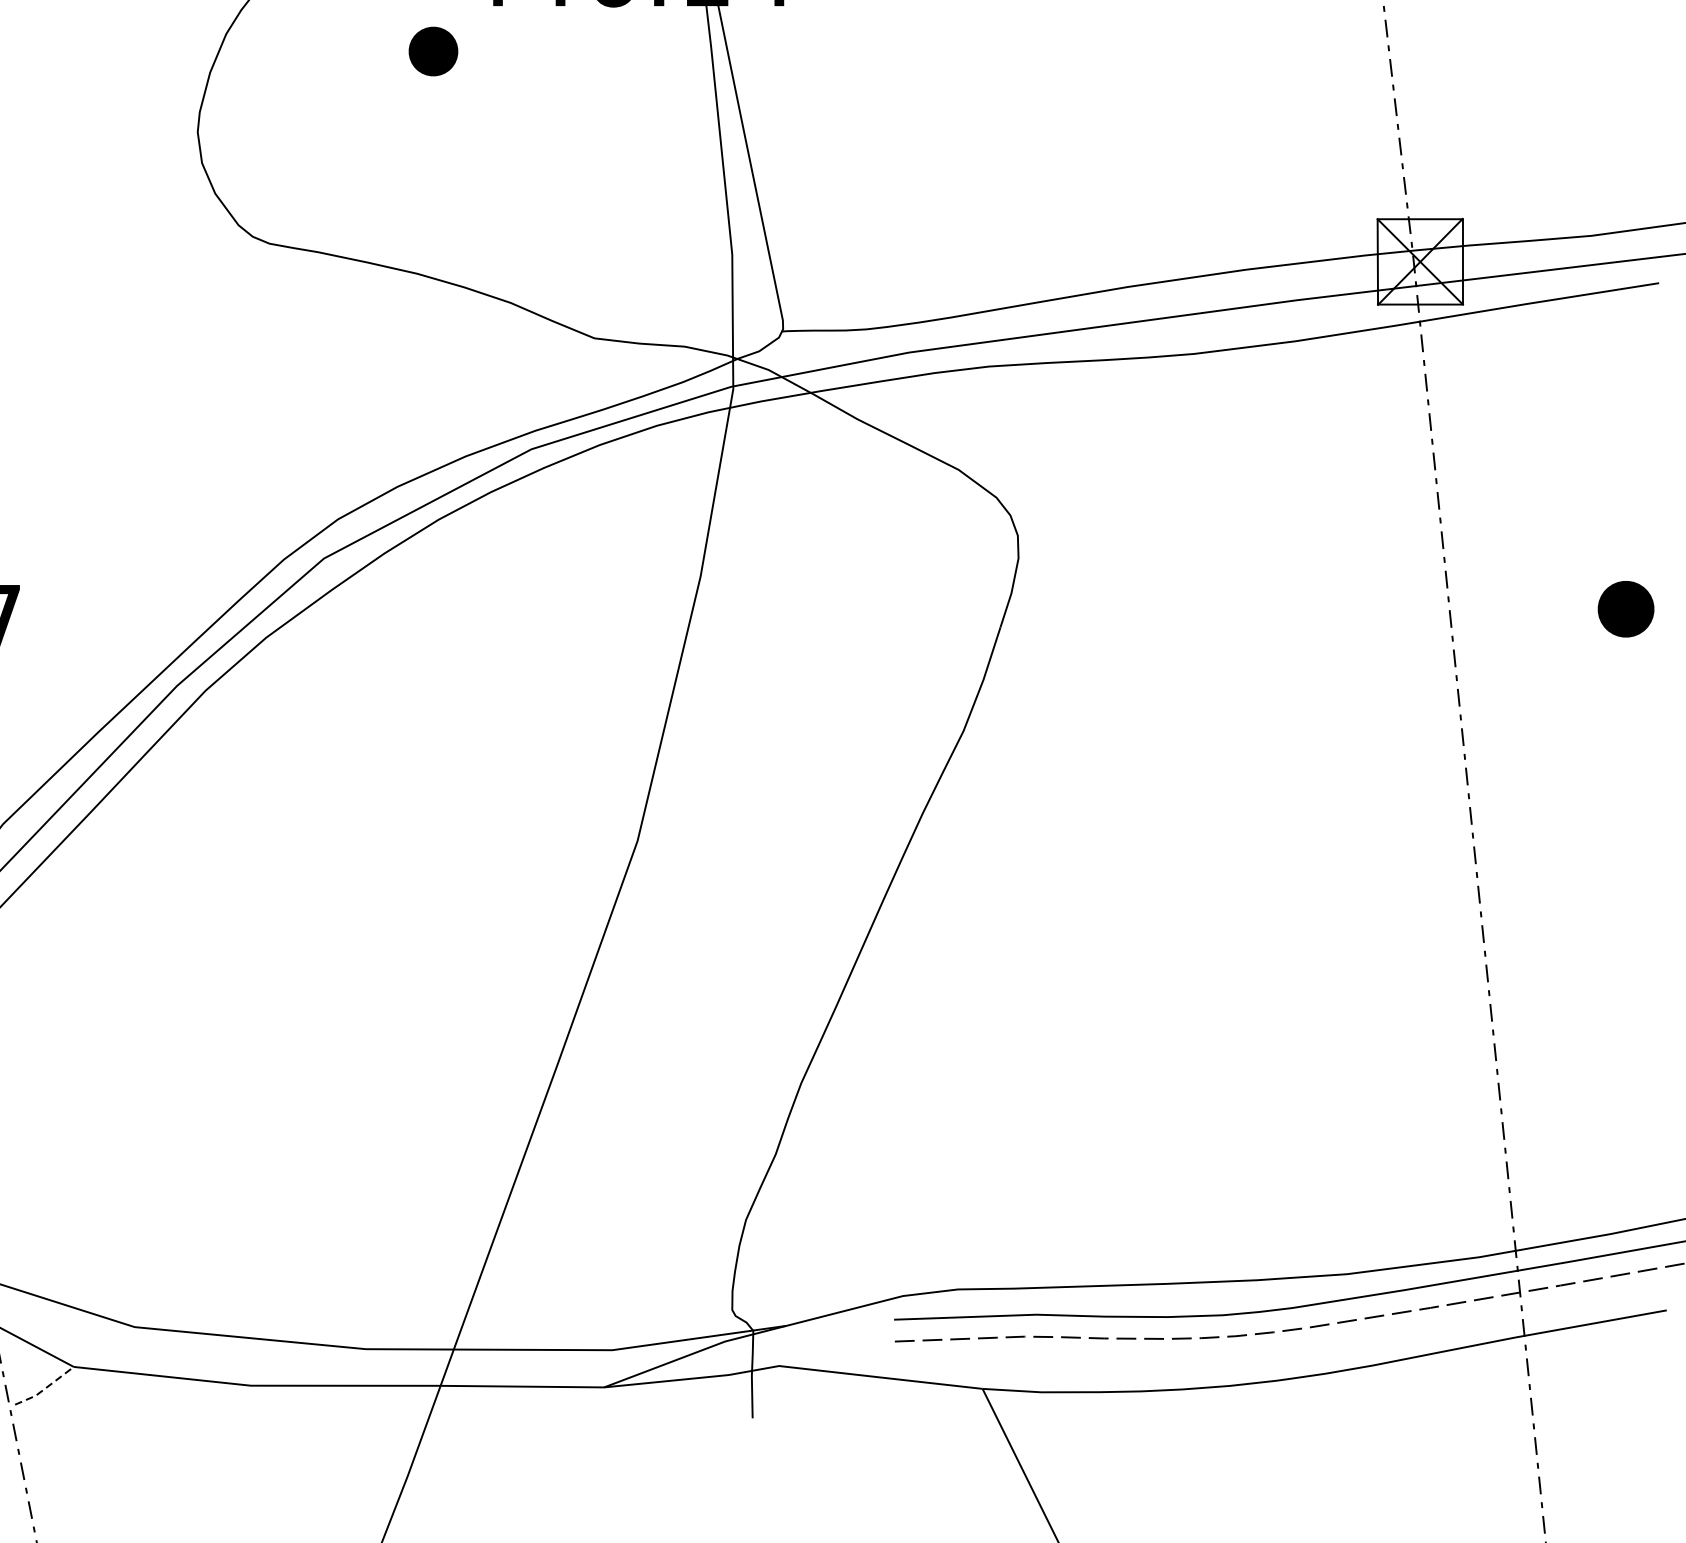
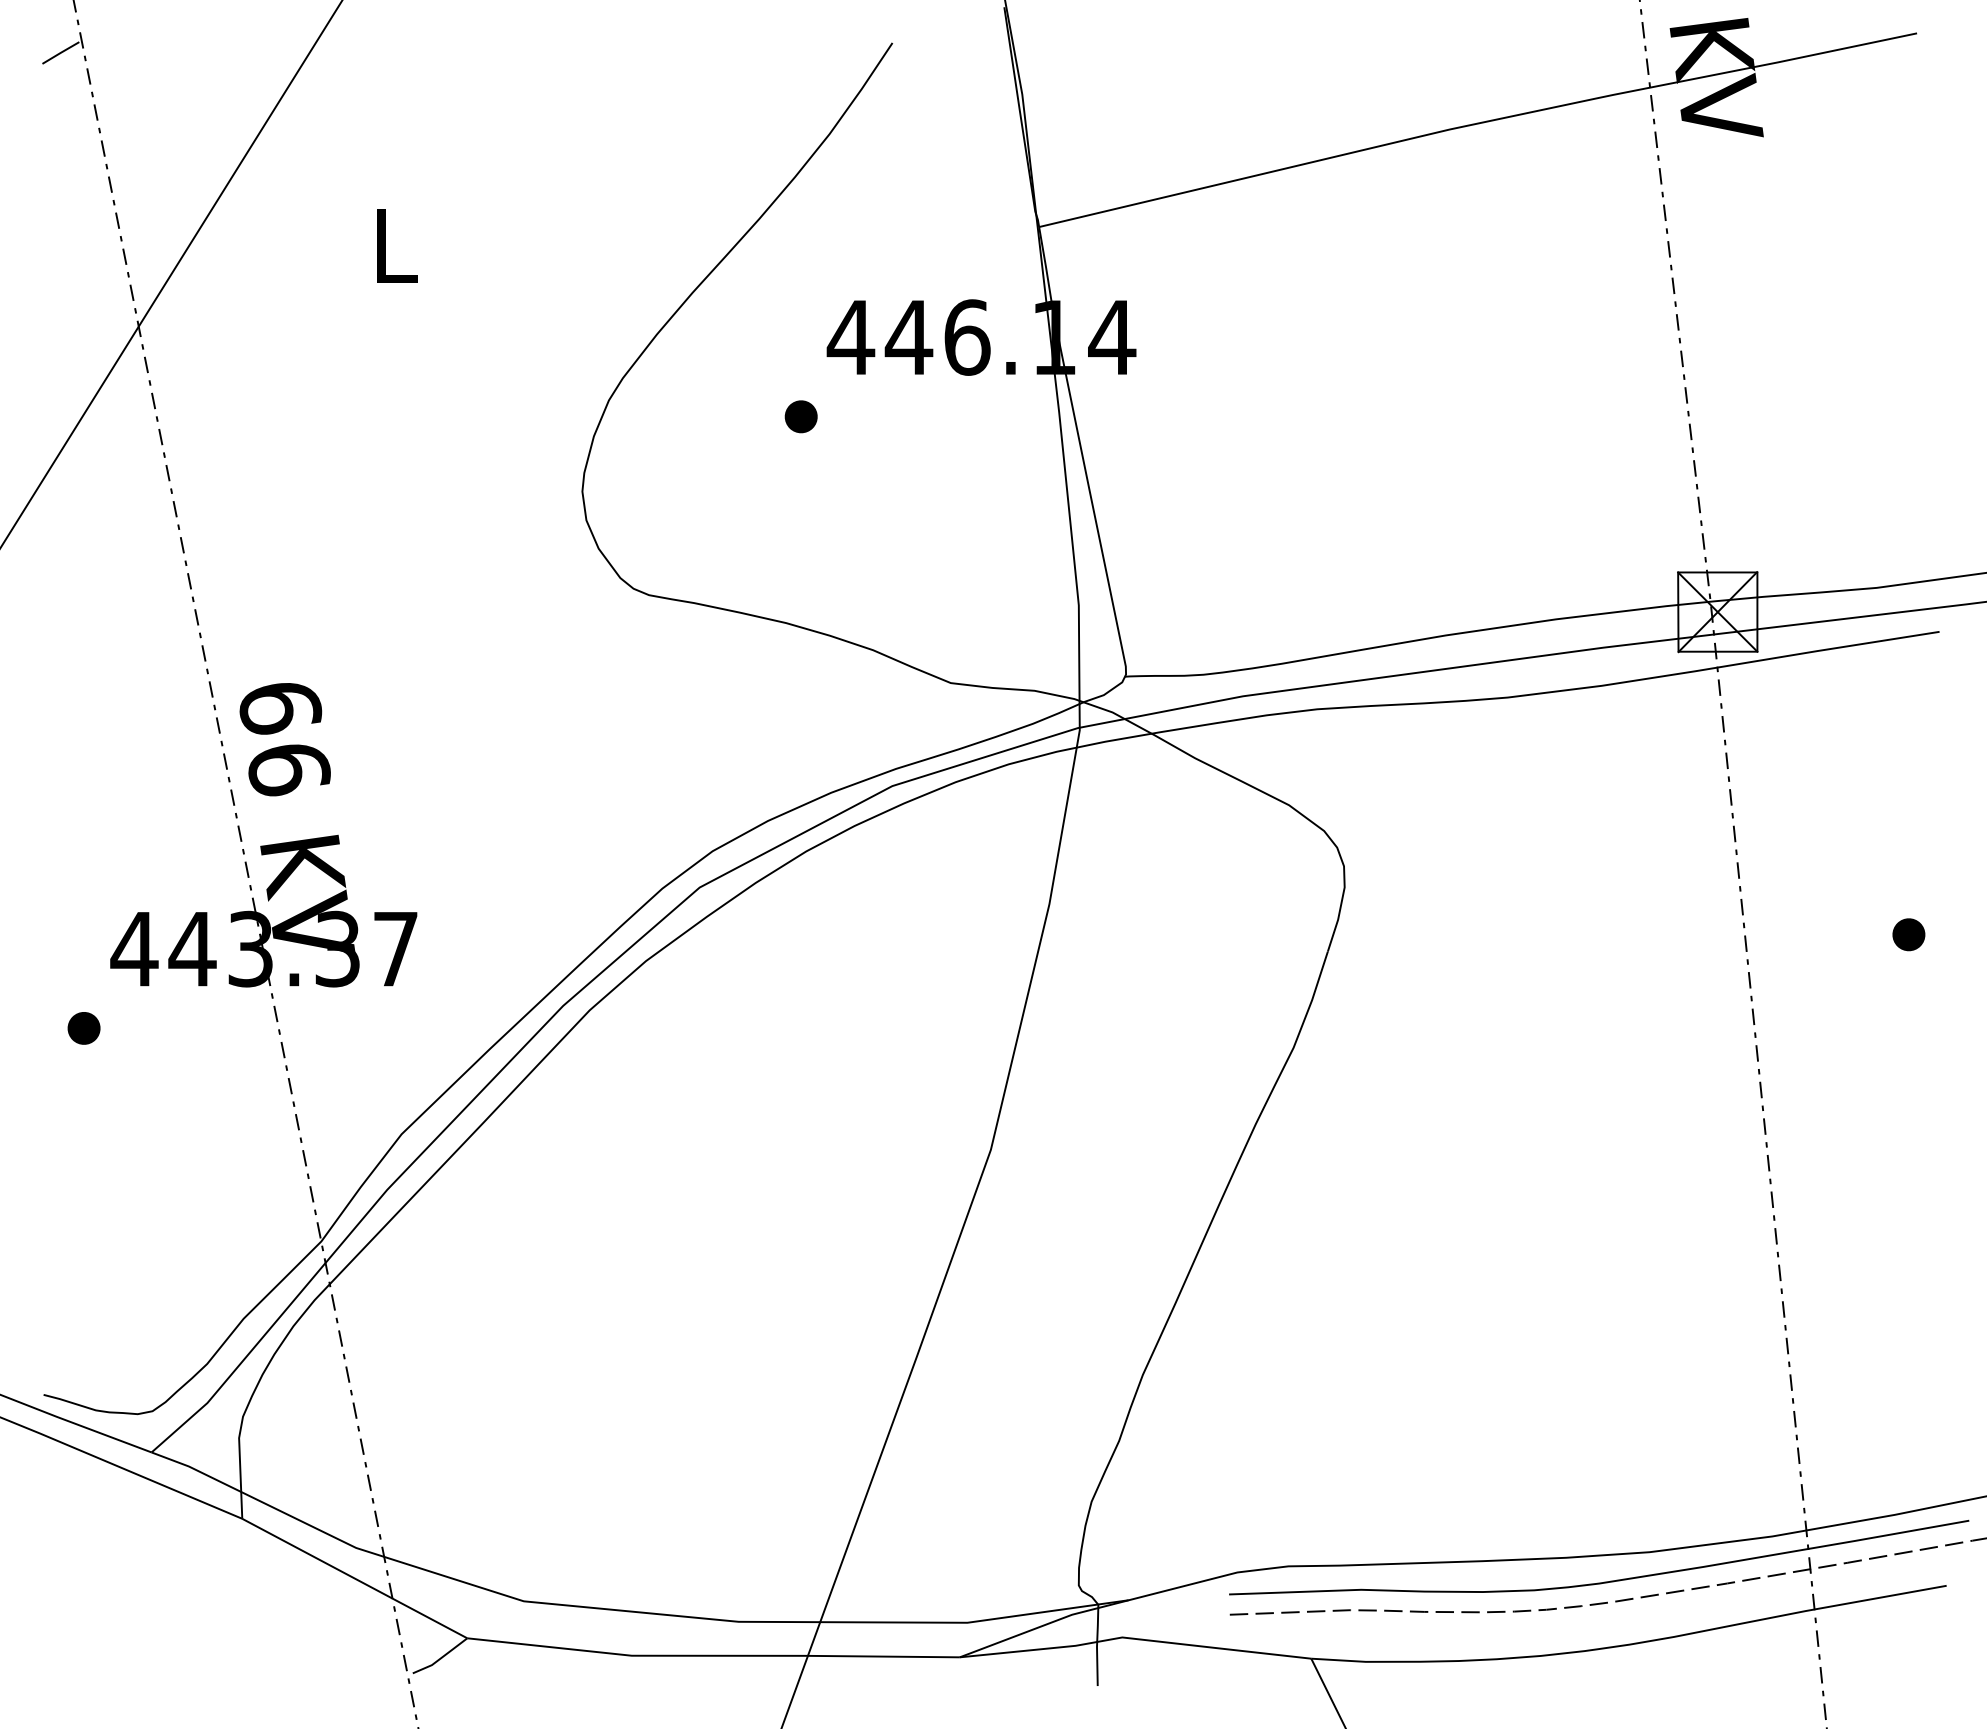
part: (432, 51) -> (800, 416), size x0.71
part: (1625, 609) -> (1908, 934), size x0.62
line: (46, 1387) -> (441, 1657), dashed -> solid

